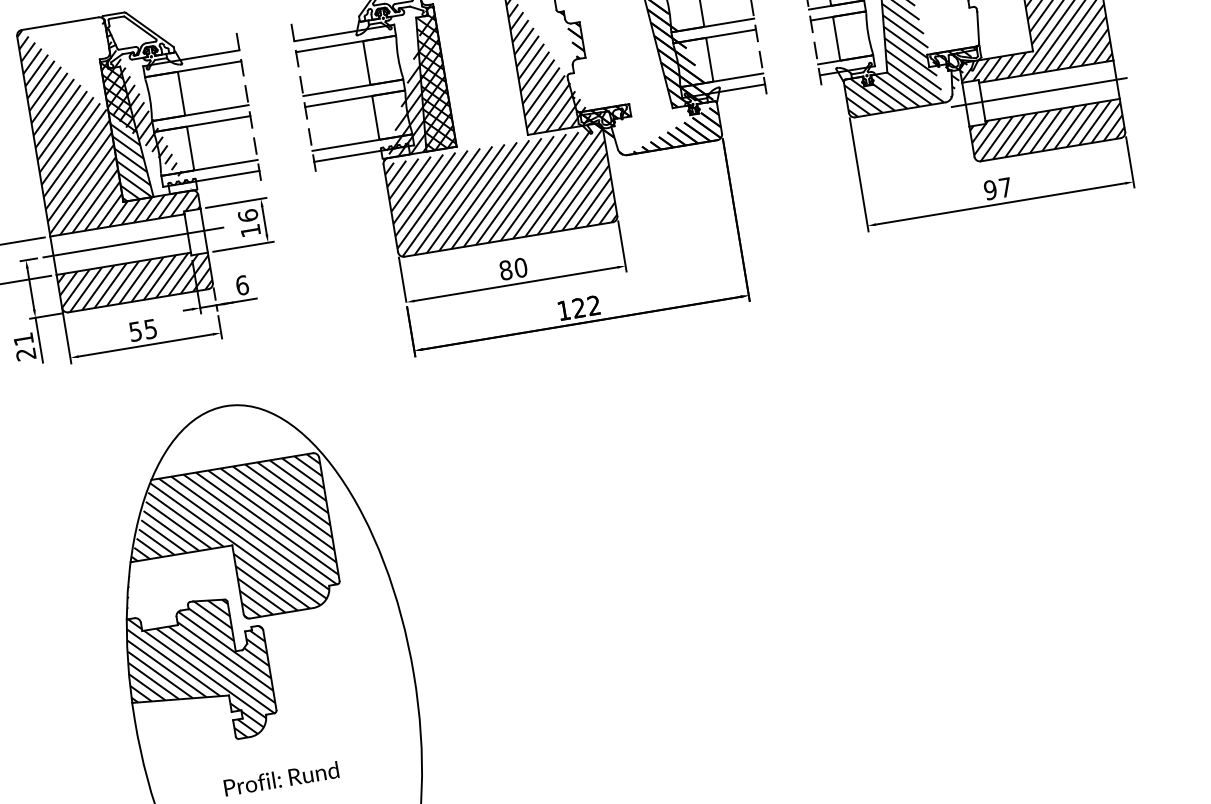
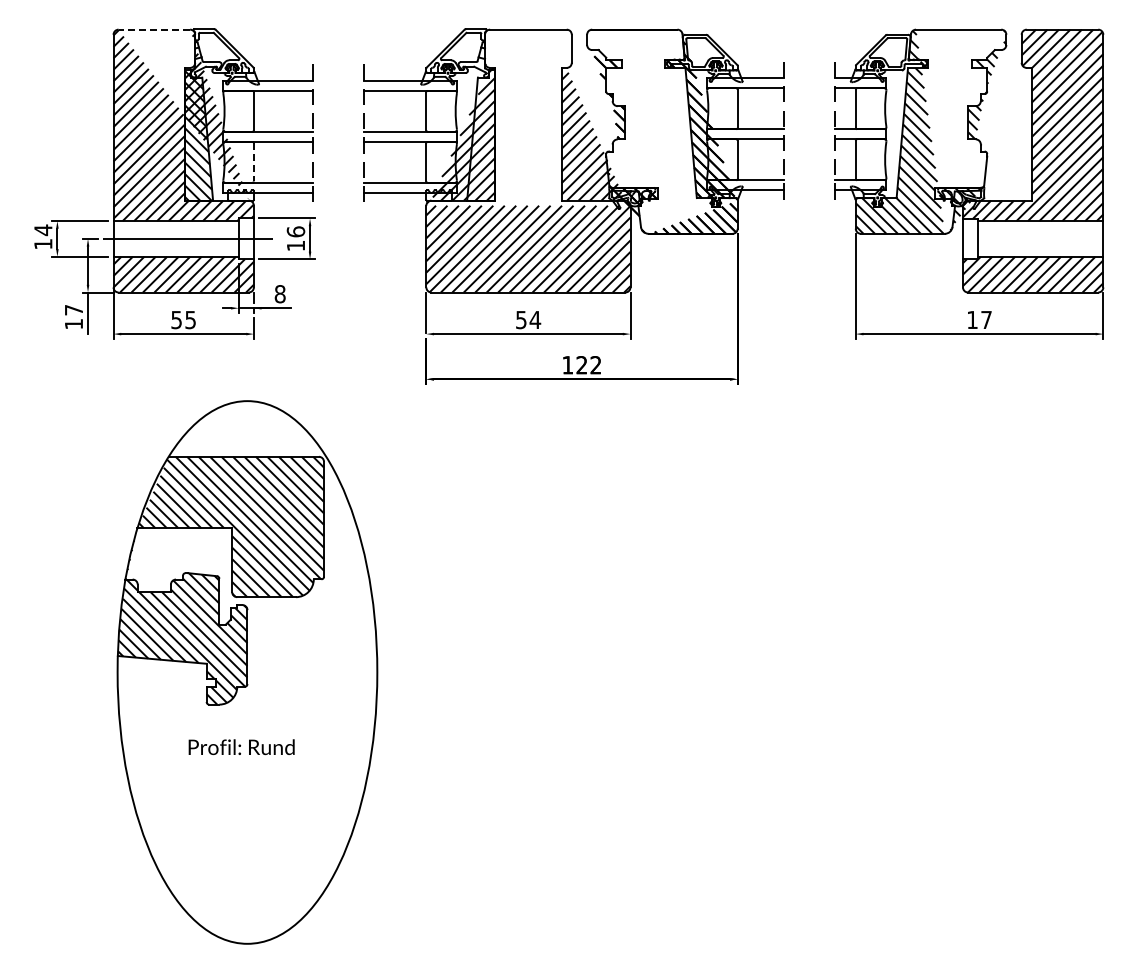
line: (60, 23) -> (154, 29), solid -> dashed
hatch: (430, 79) -> (481, 135), removed
line: (1039, 92) -> (1031, 238), removed
line: (190, 148) -> (253, 162), solid -> dashed
text: (990, 189) -> (972, 319), 97 -> 17
text: (513, 268) -> (528, 319), 80 -> 54
text: (241, 285) -> (279, 294), 6 -> 8
text: (24, 347) -> (73, 317), 21 -> 17

